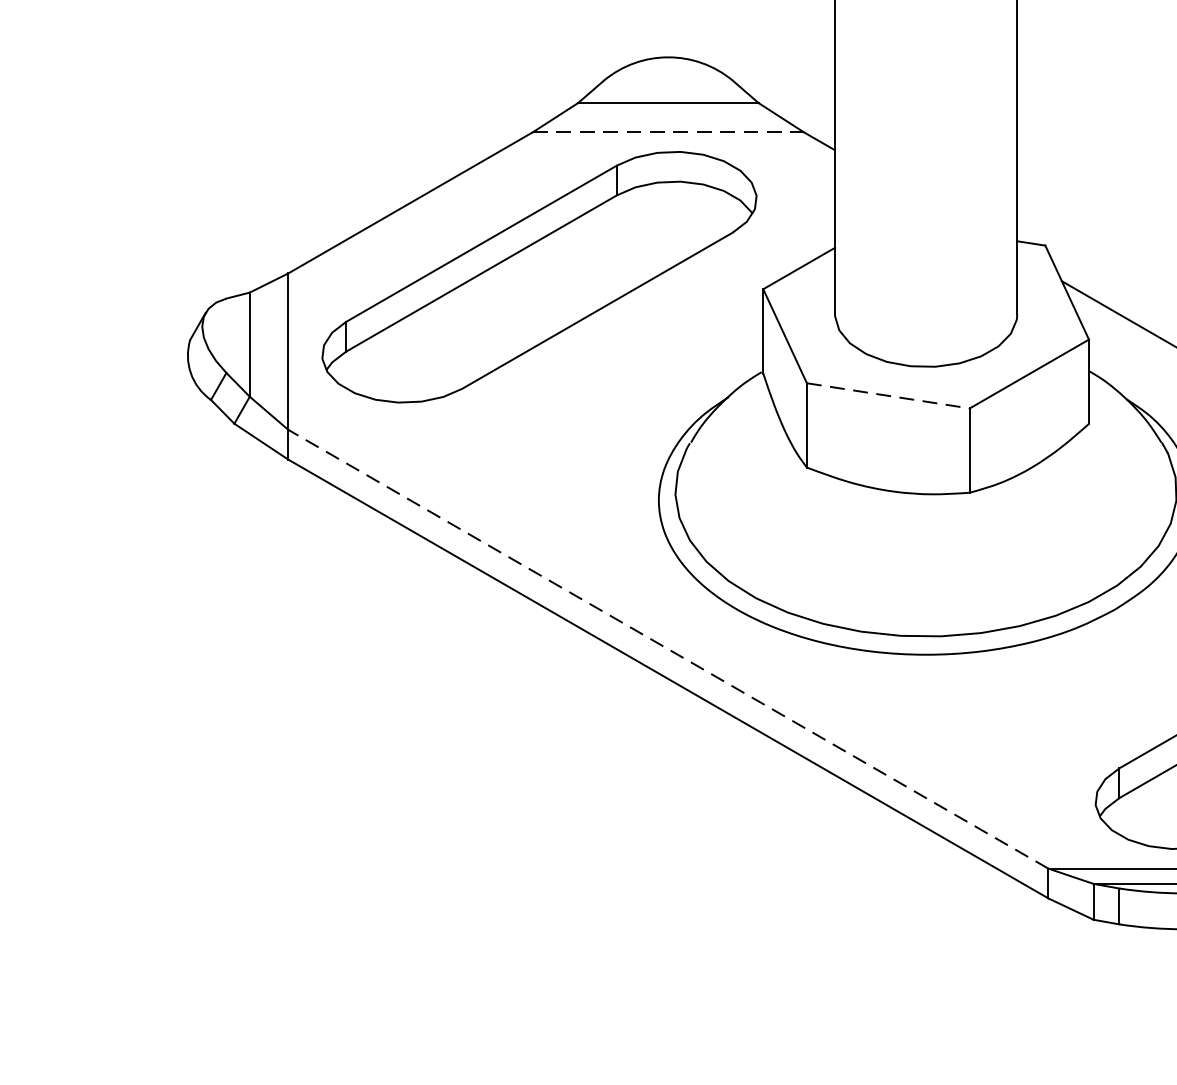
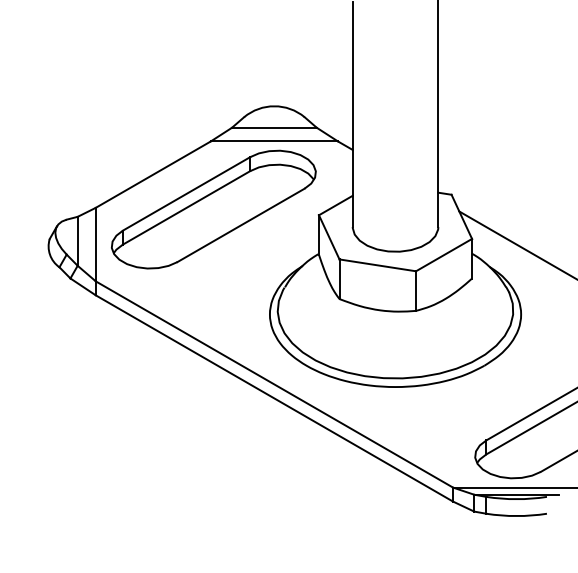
line: (668, 132) -> (274, 141), dashed -> solid
line: (887, 396) -> (377, 265), dashed -> solid
line: (666, 649) -> (273, 384), dashed -> solid

